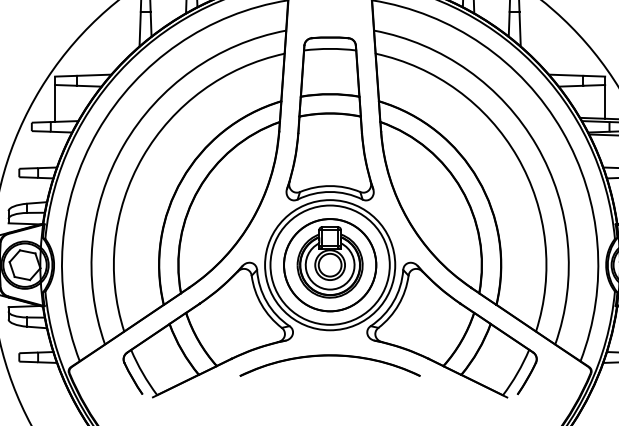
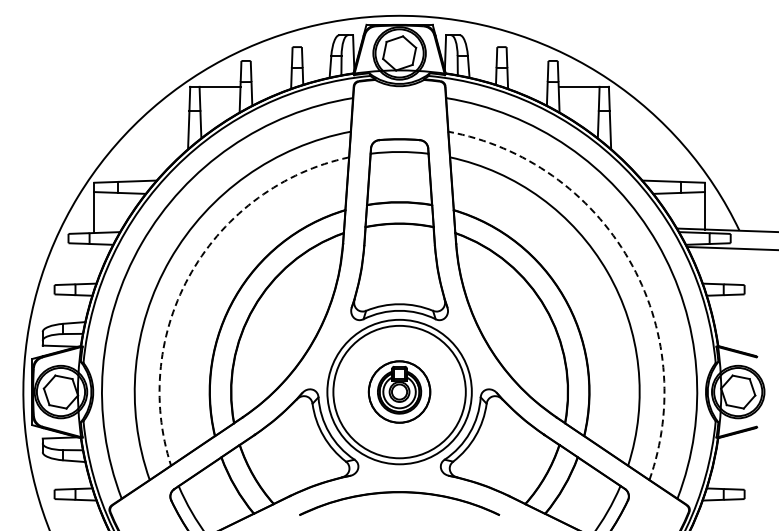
arc: (537, 145) -> (629, 259), solid -> dashed
arc: (142, 157) -> (191, 272), solid -> dashed
part: (330, 264) -> (399, 391), size x0.6

